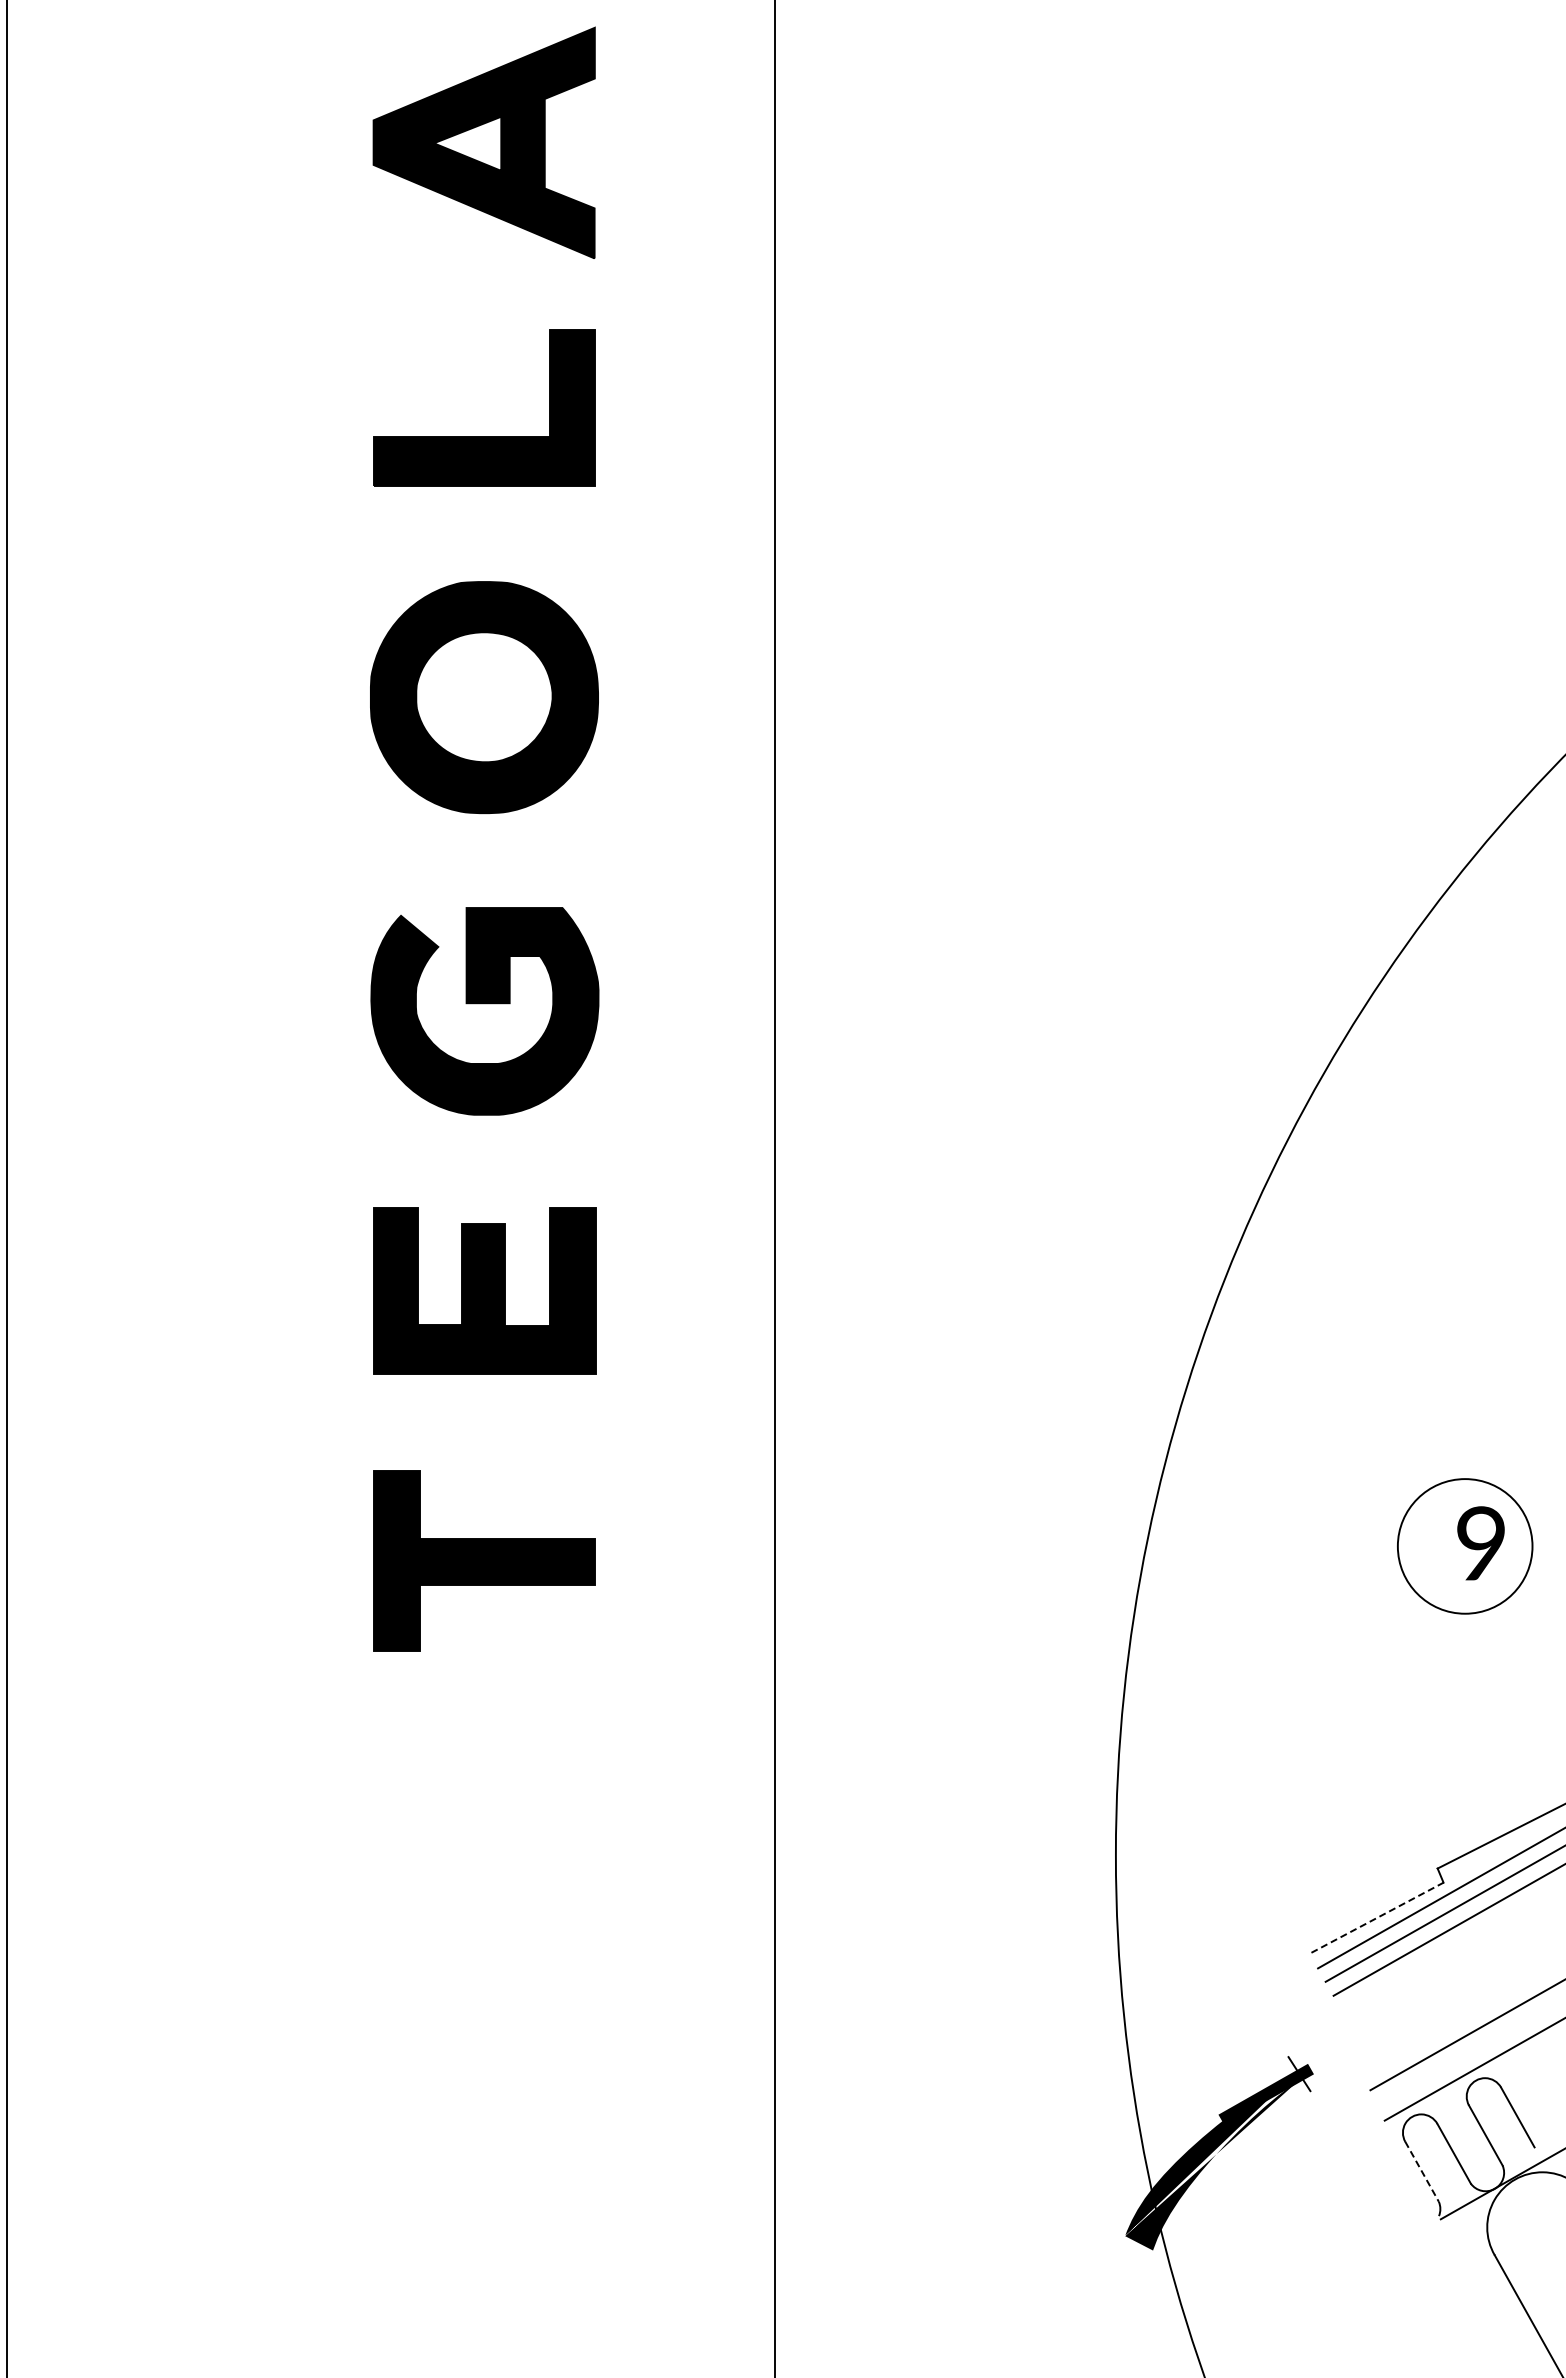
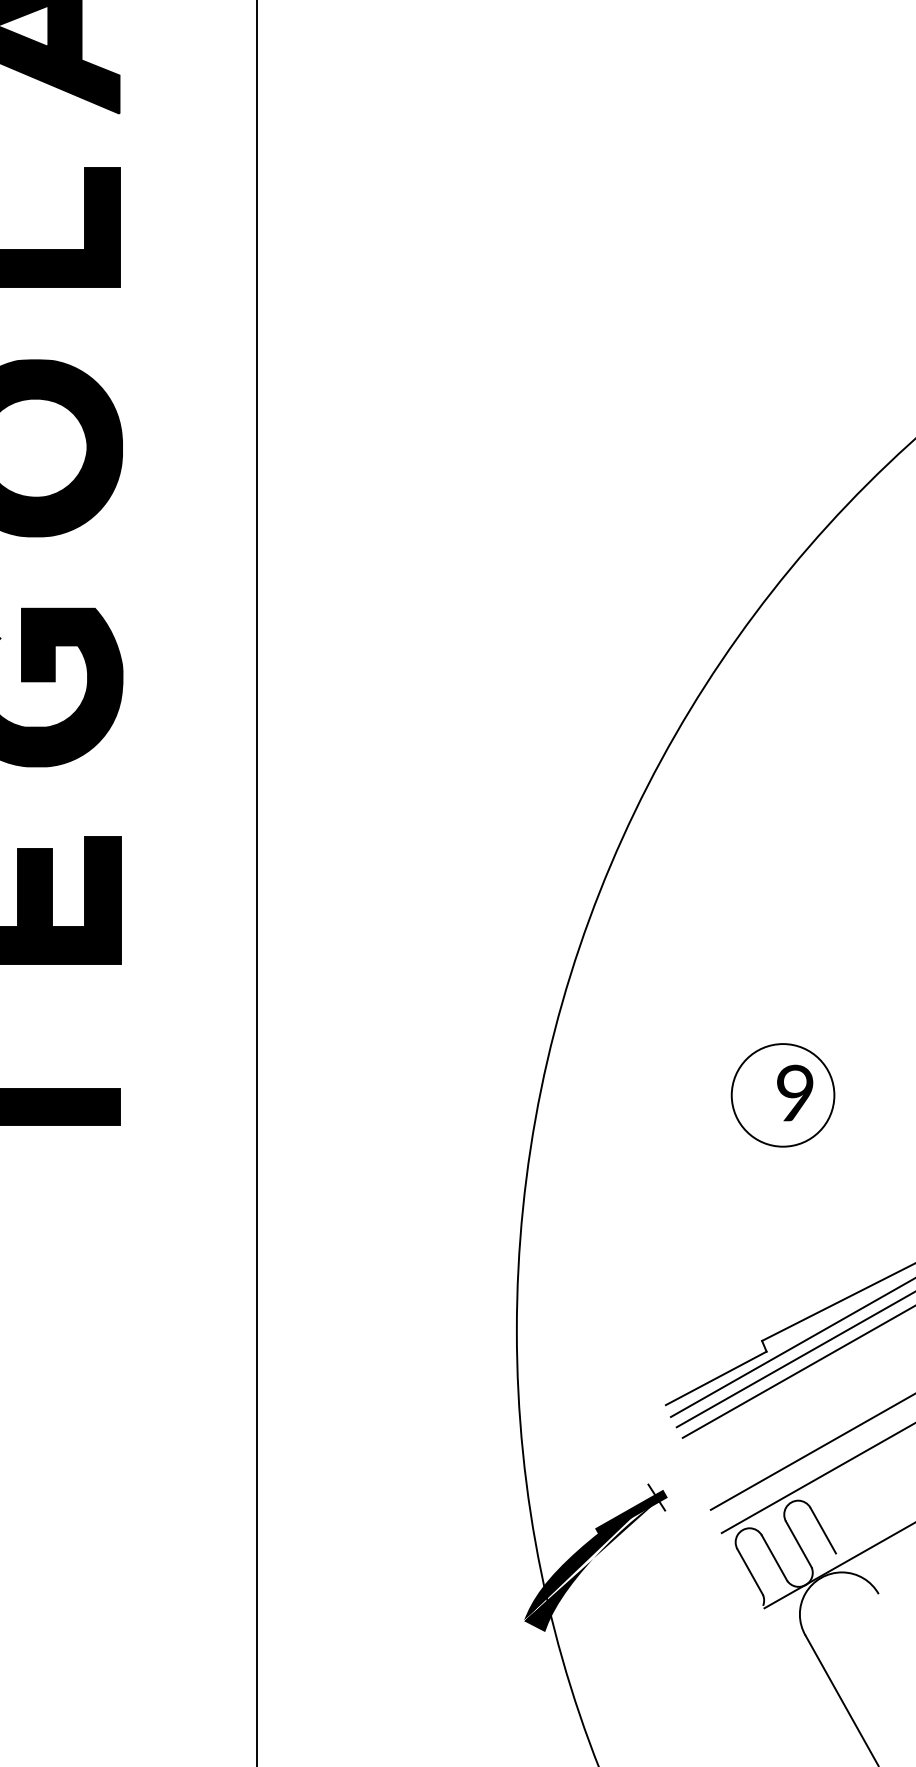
line: (1377, 1917) -> (716, 1378), dashed -> solid
line: (1422, 2172) -> (750, 1572), dashed -> solid

